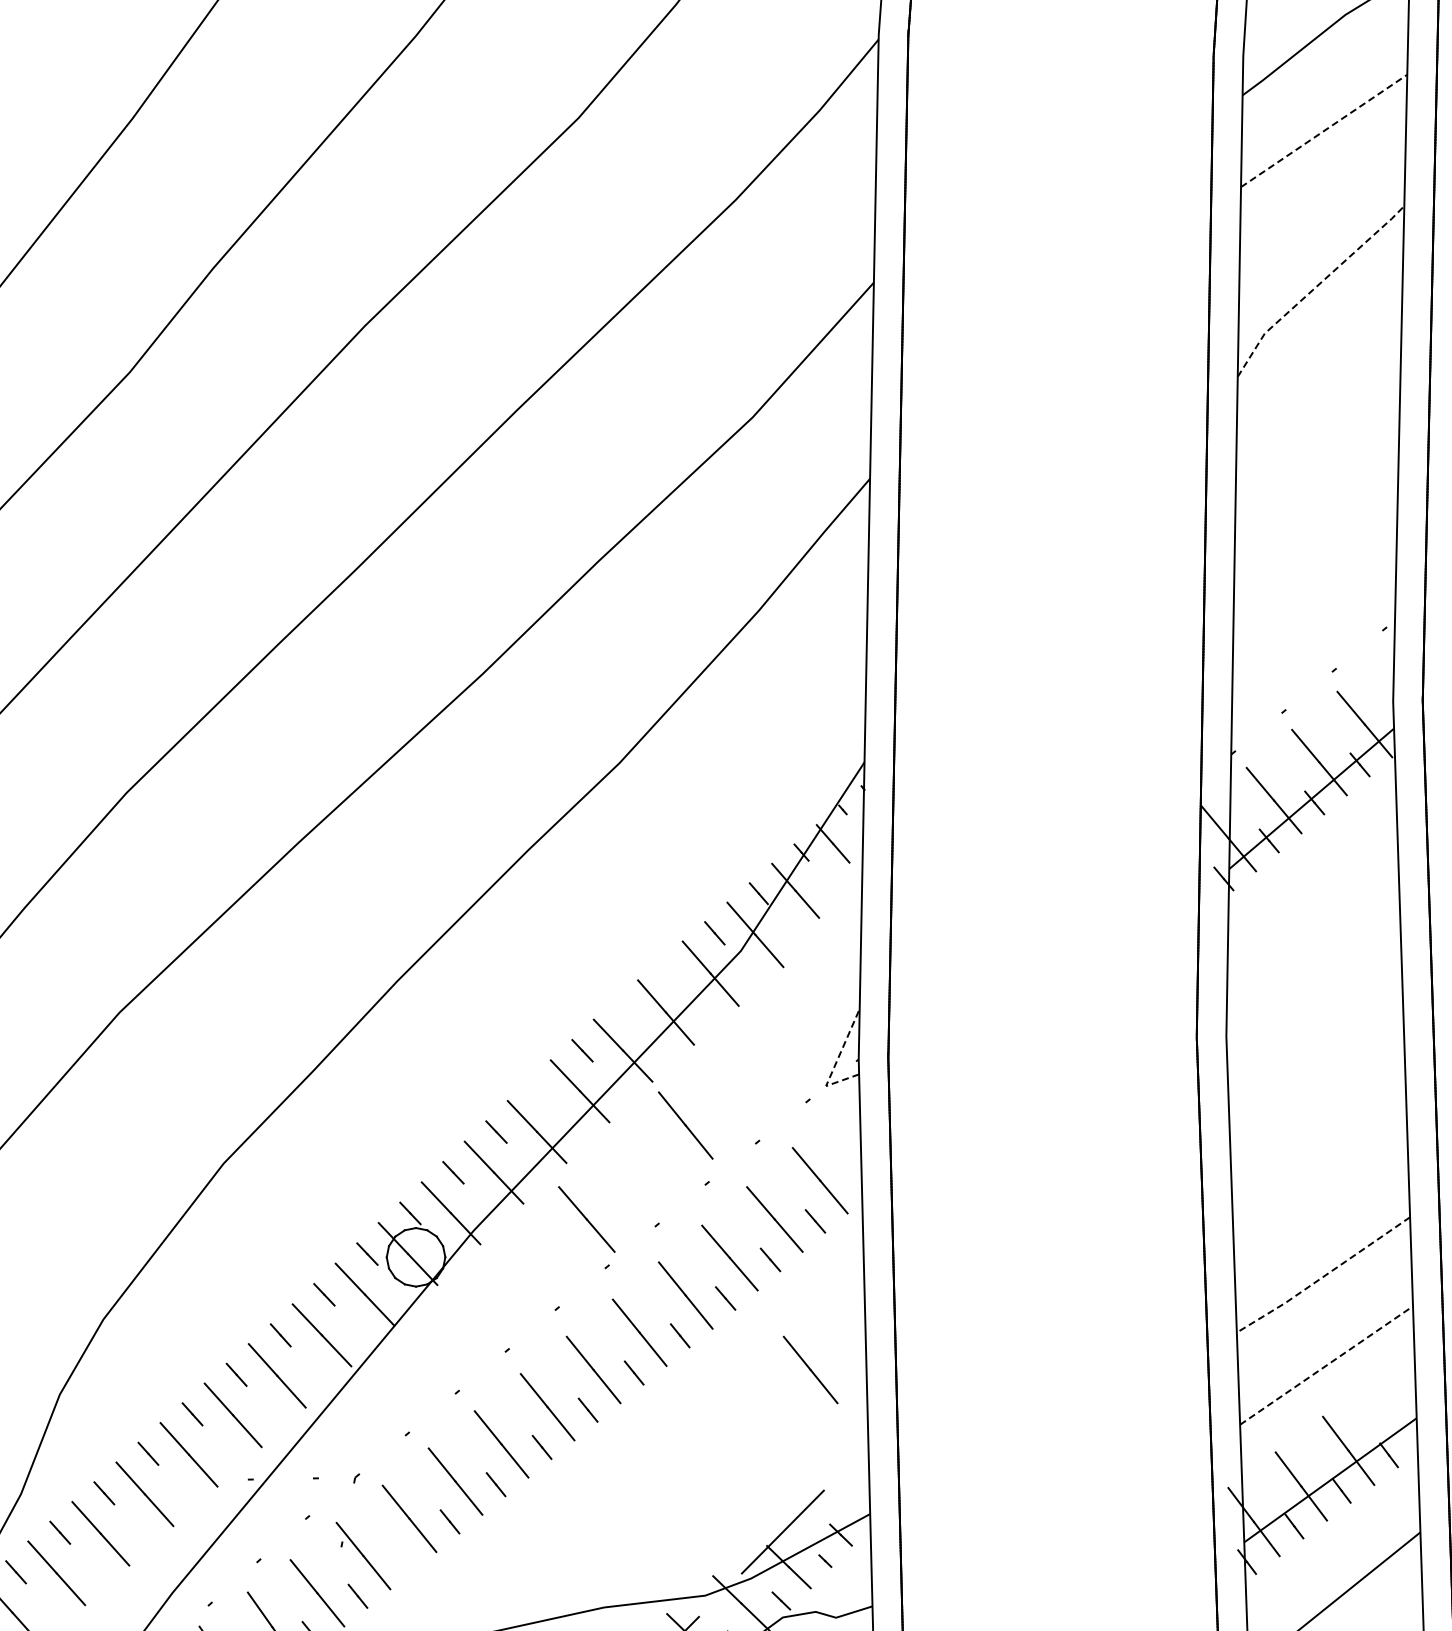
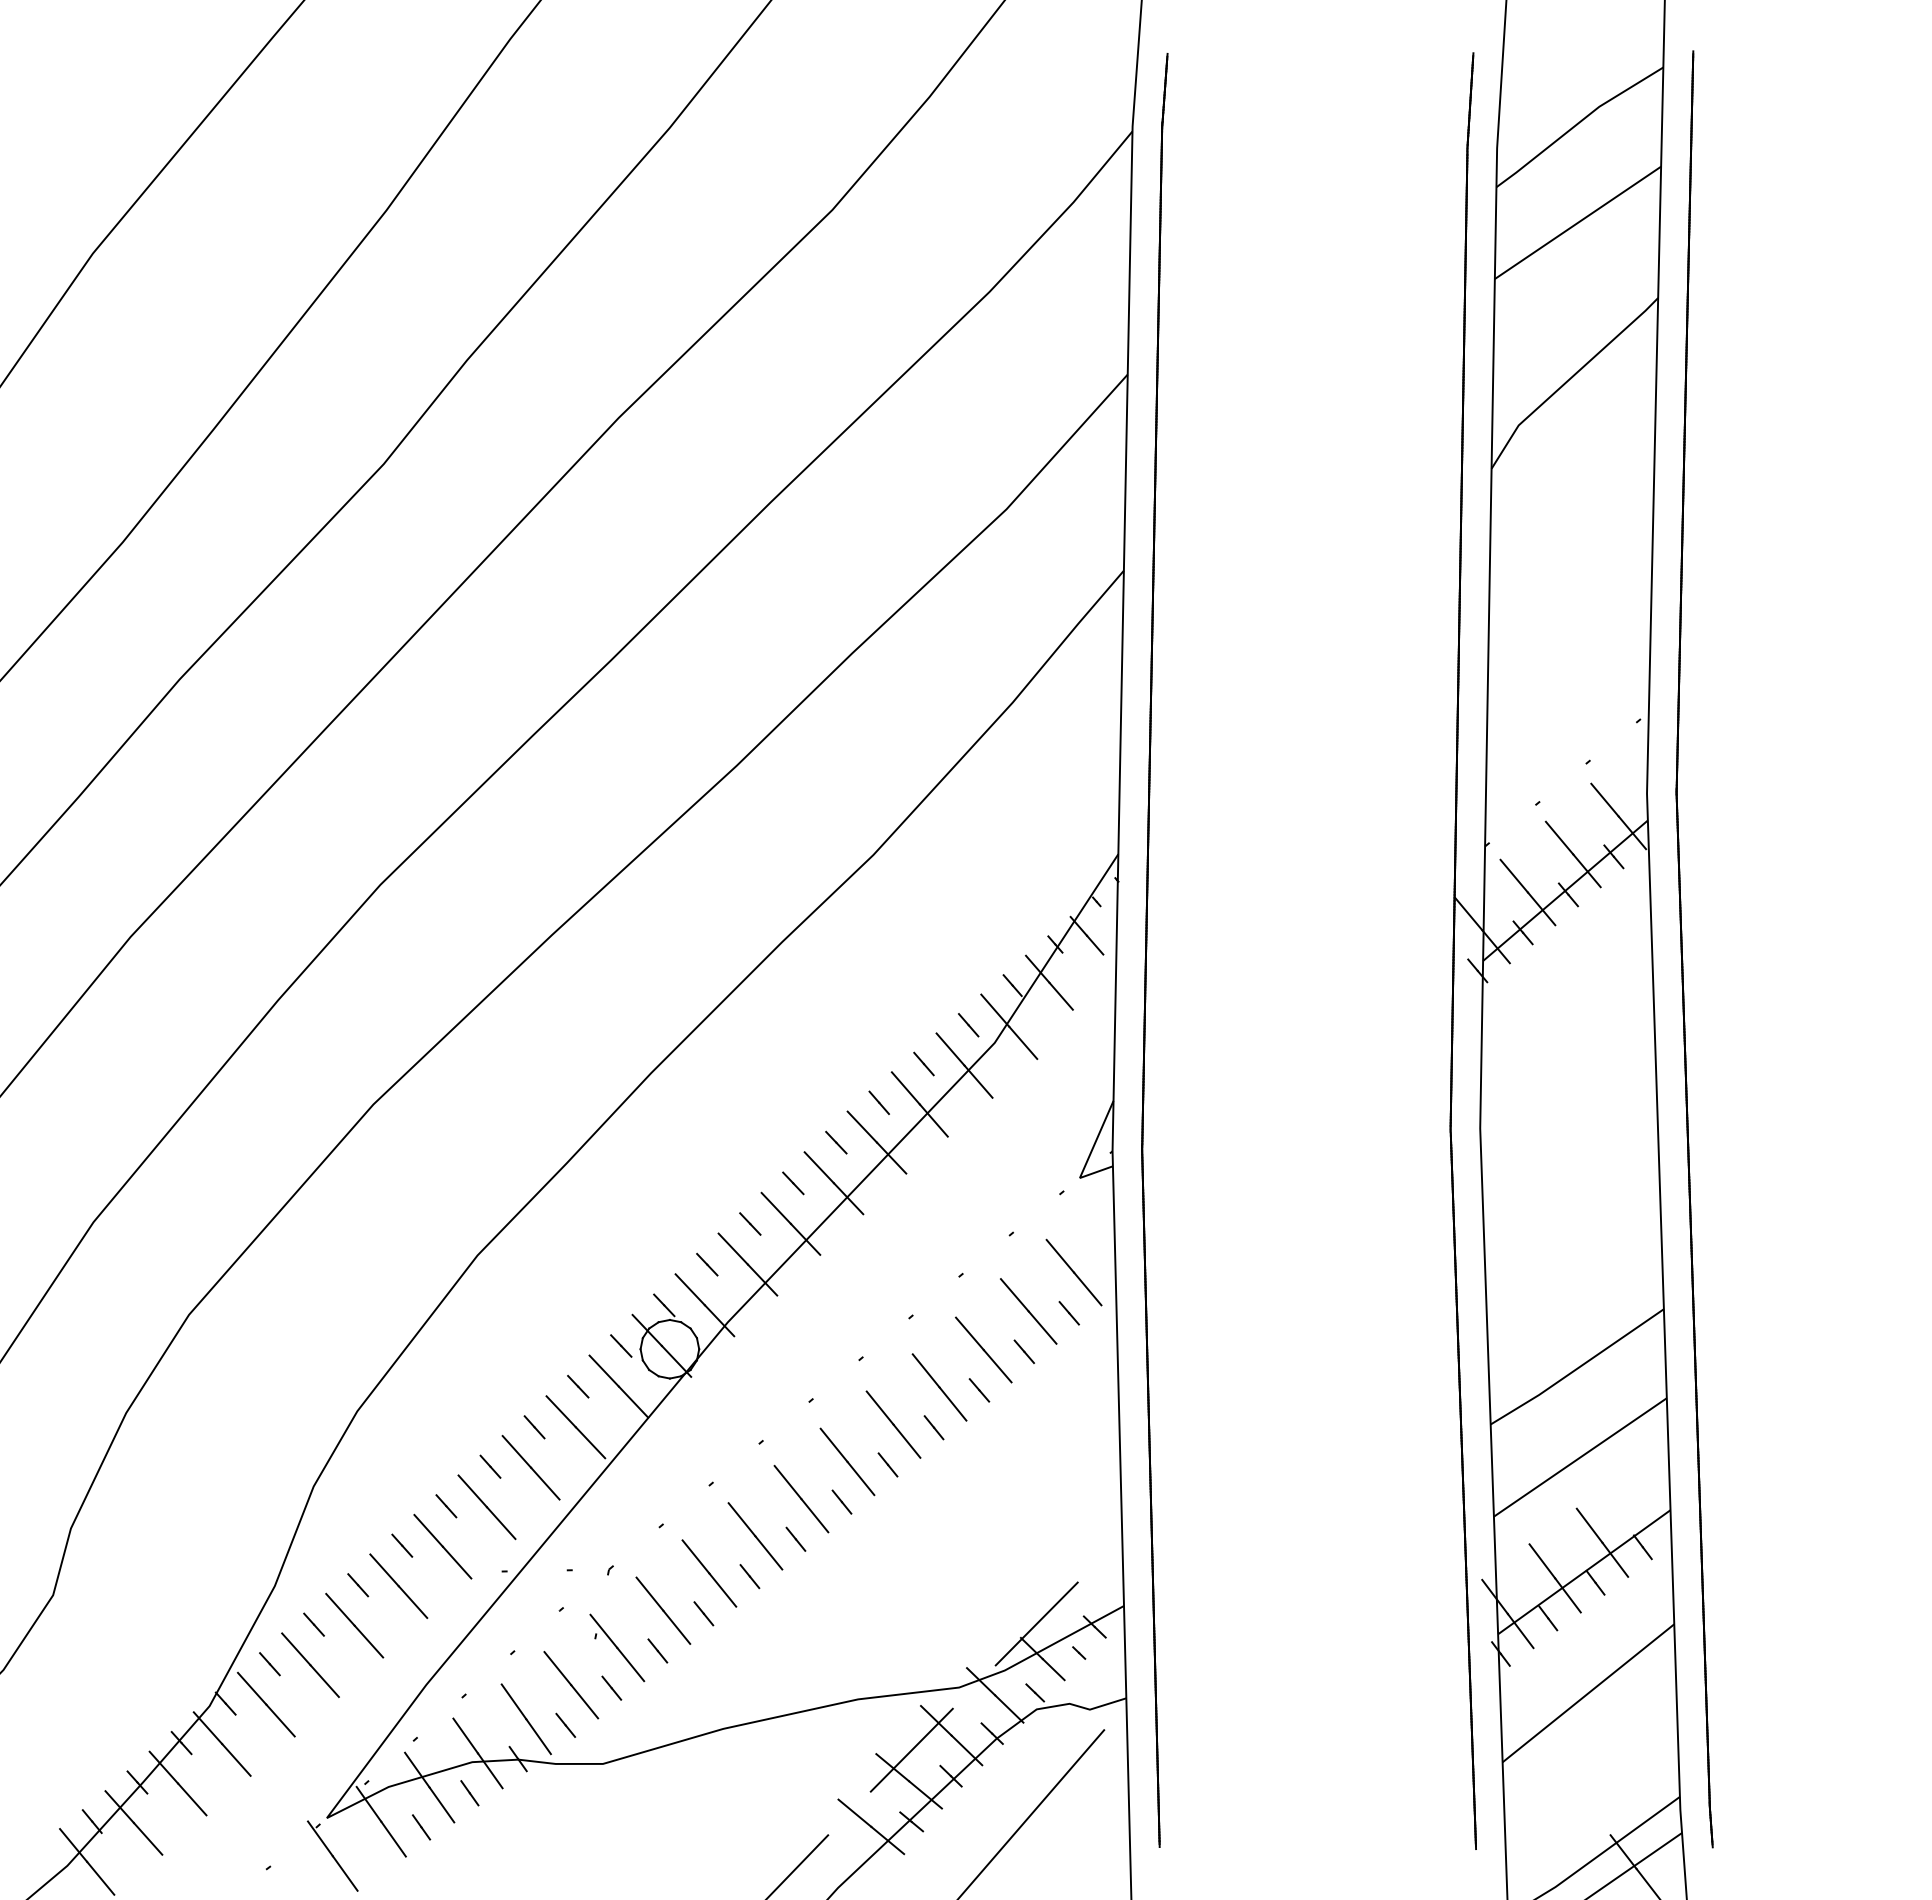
line: (1324, 130) -> (1578, 222), dashed -> solid
line: (1315, 287) -> (1569, 379), dashed -> solid
line: (669, 971) -> (923, 1063), added
line: (624, 1010) -> (878, 1102), added
line: (835, 1064) -> (1089, 1156), dashed -> solid
line: (539, 1091) -> (793, 1183), added
line: (685, 1125) -> (939, 1217), removed
line: (586, 1219) -> (840, 1311), removed
line: (1323, 1276) -> (1577, 1368), dashed -> solid
line: (1326, 1365) -> (1580, 1457), dashed -> solid
line: (810, 1369) -> (1064, 1461), removed
line: (403, 1558) -> (657, 1650), added

